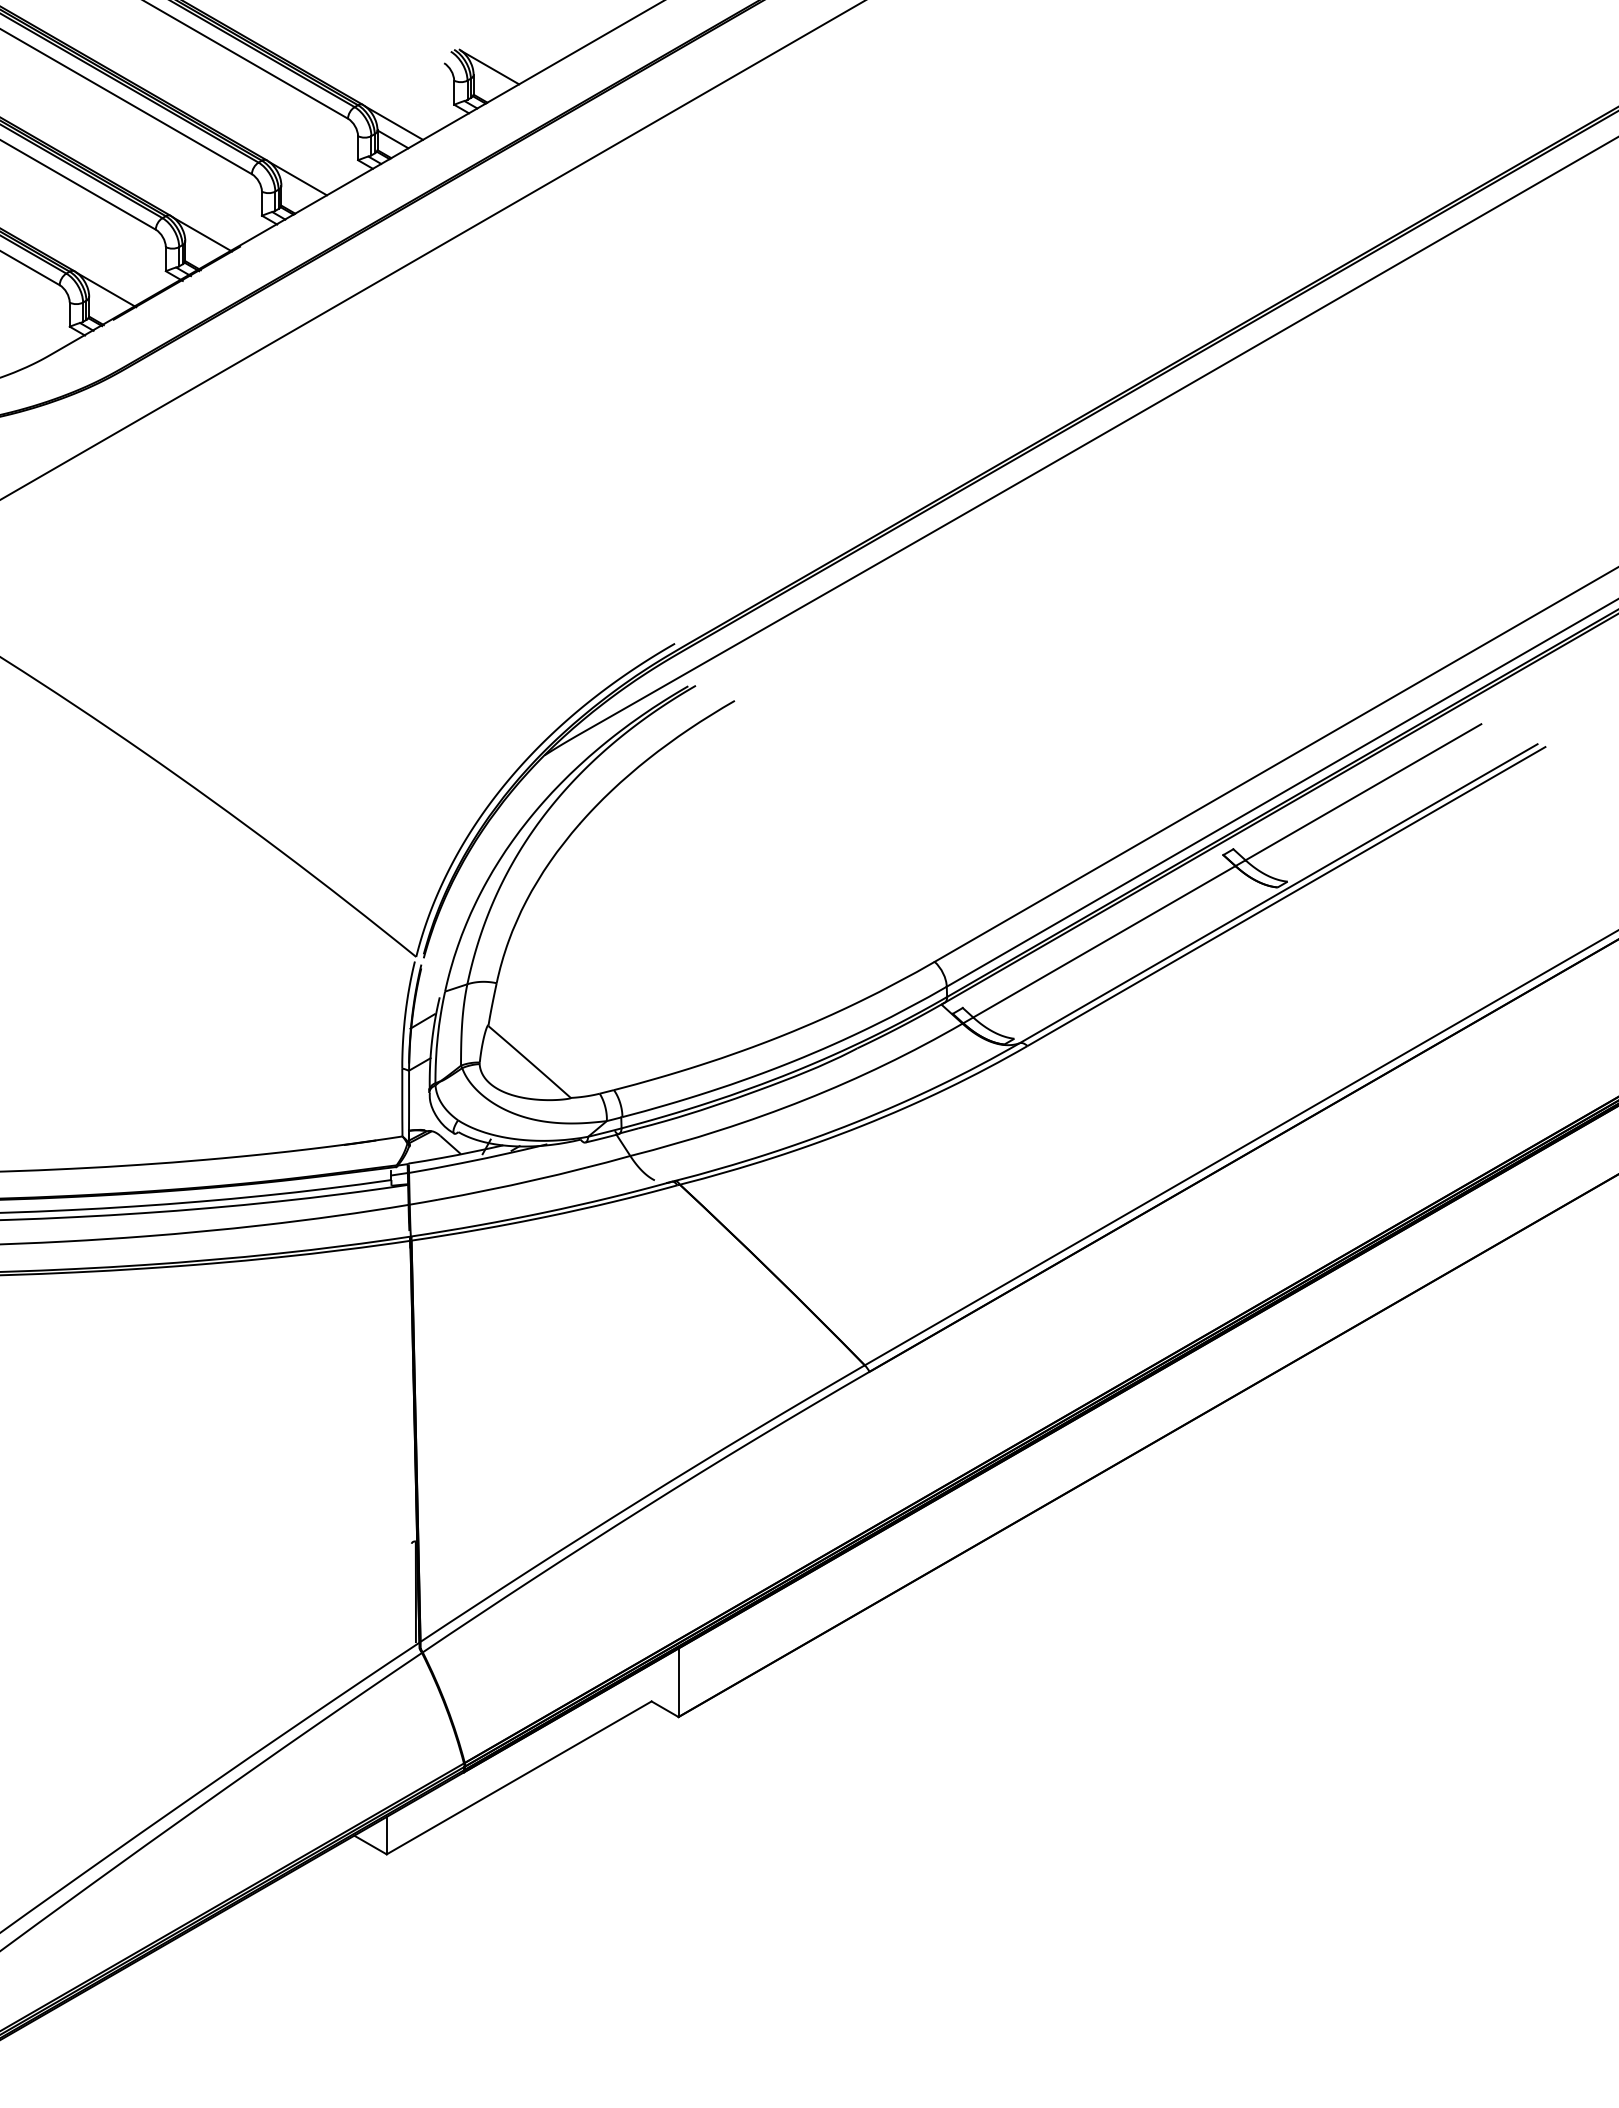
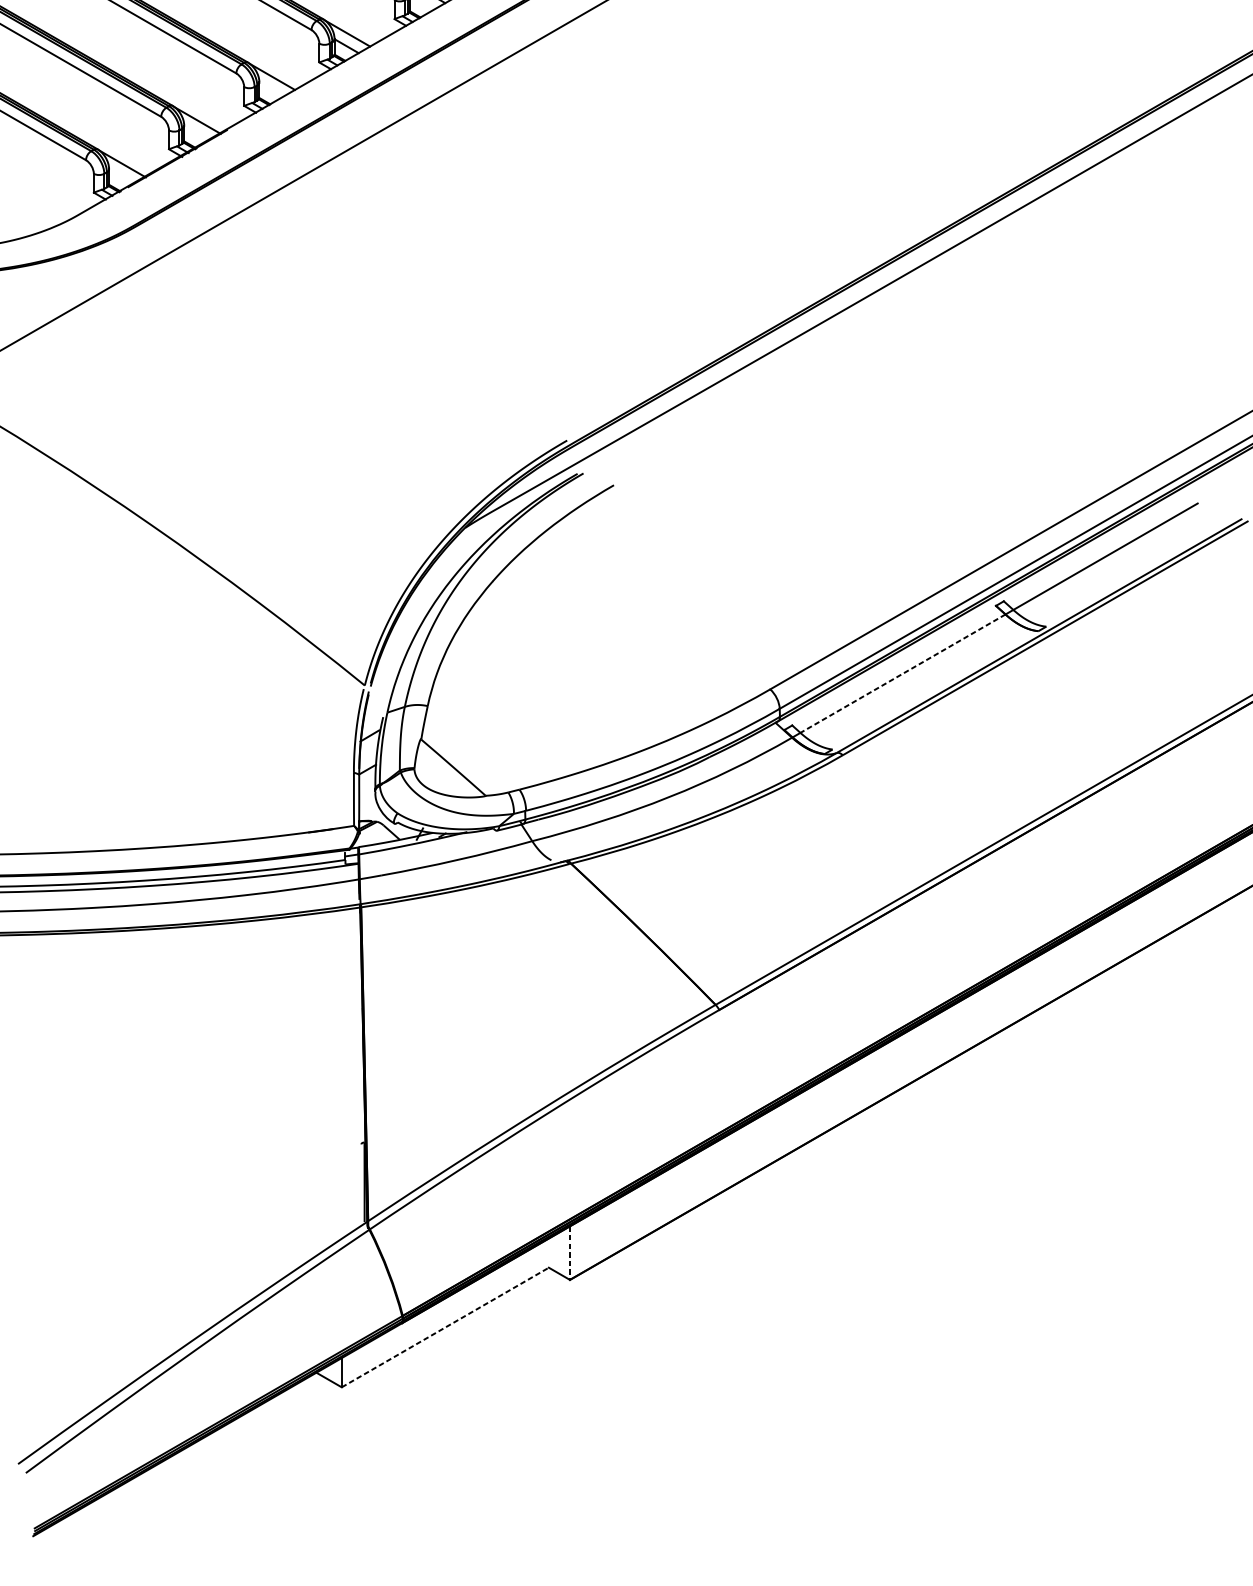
line: (1103, 942) -> (902, 674), solid -> dashed
line: (678, 1683) -> (569, 1253), solid -> dashed
line: (519, 1777) -> (445, 1327), solid -> dashed

